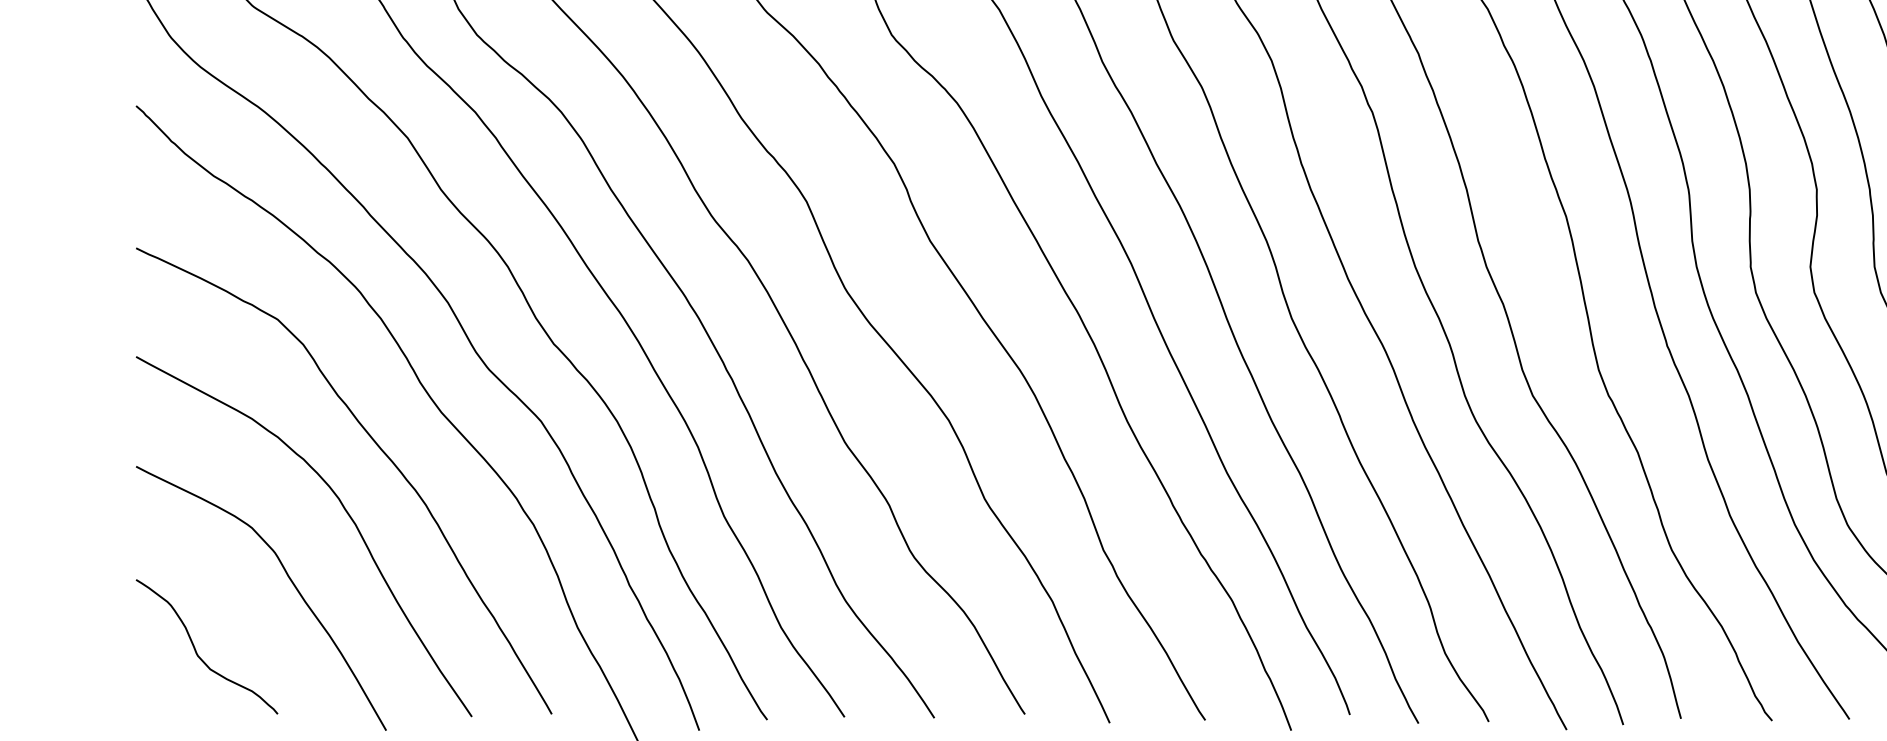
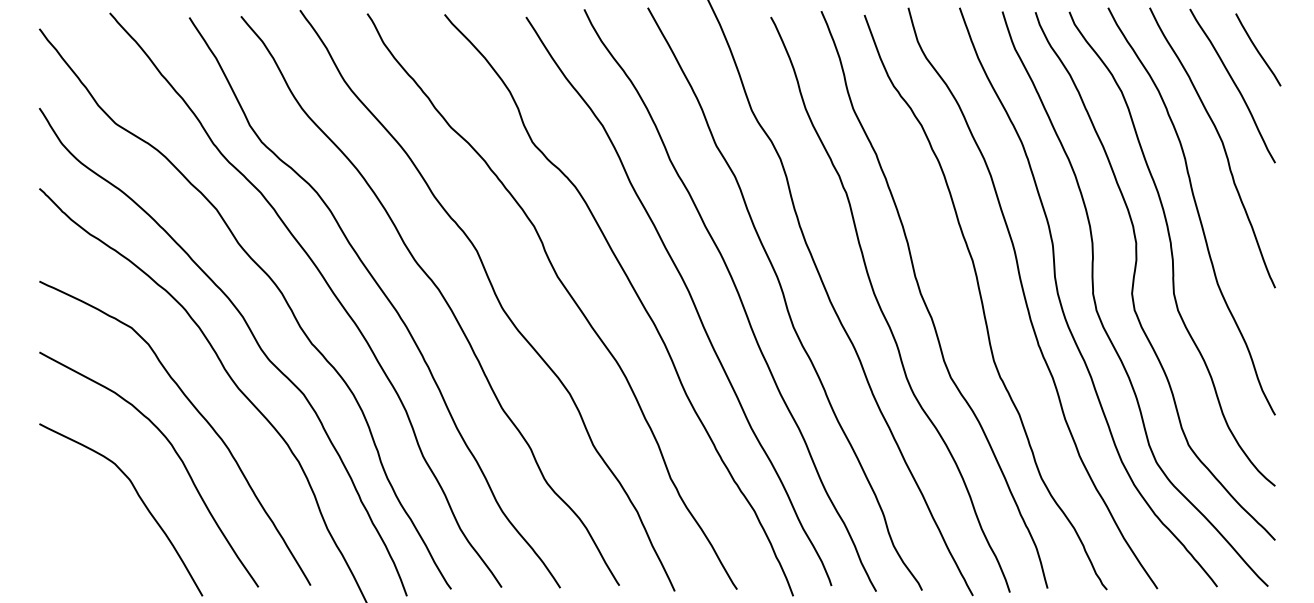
curve: (197, 651) -> (79, 544), removed

